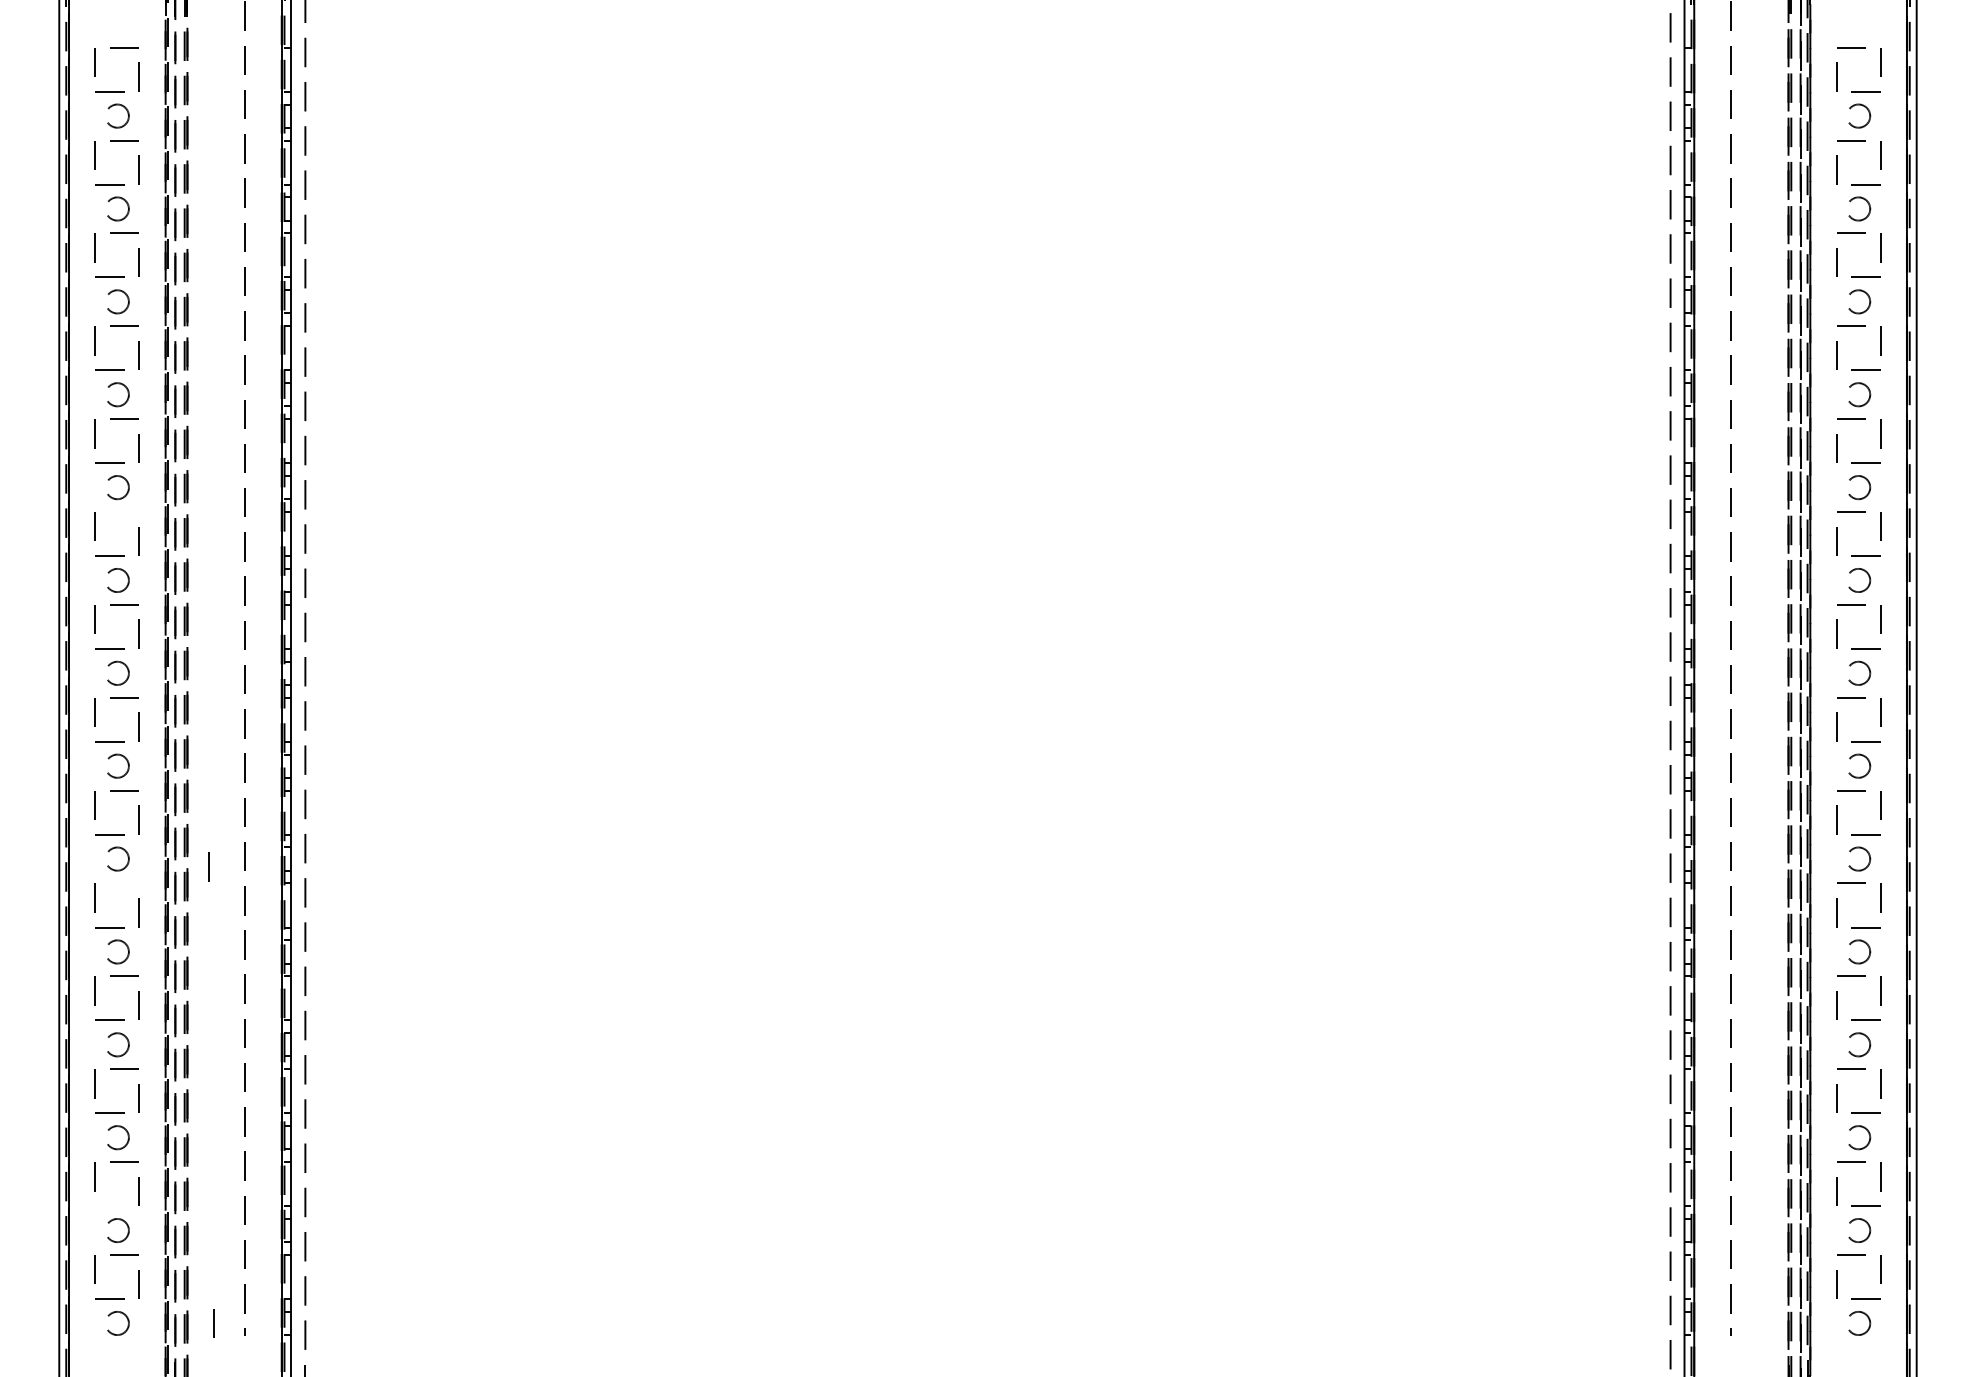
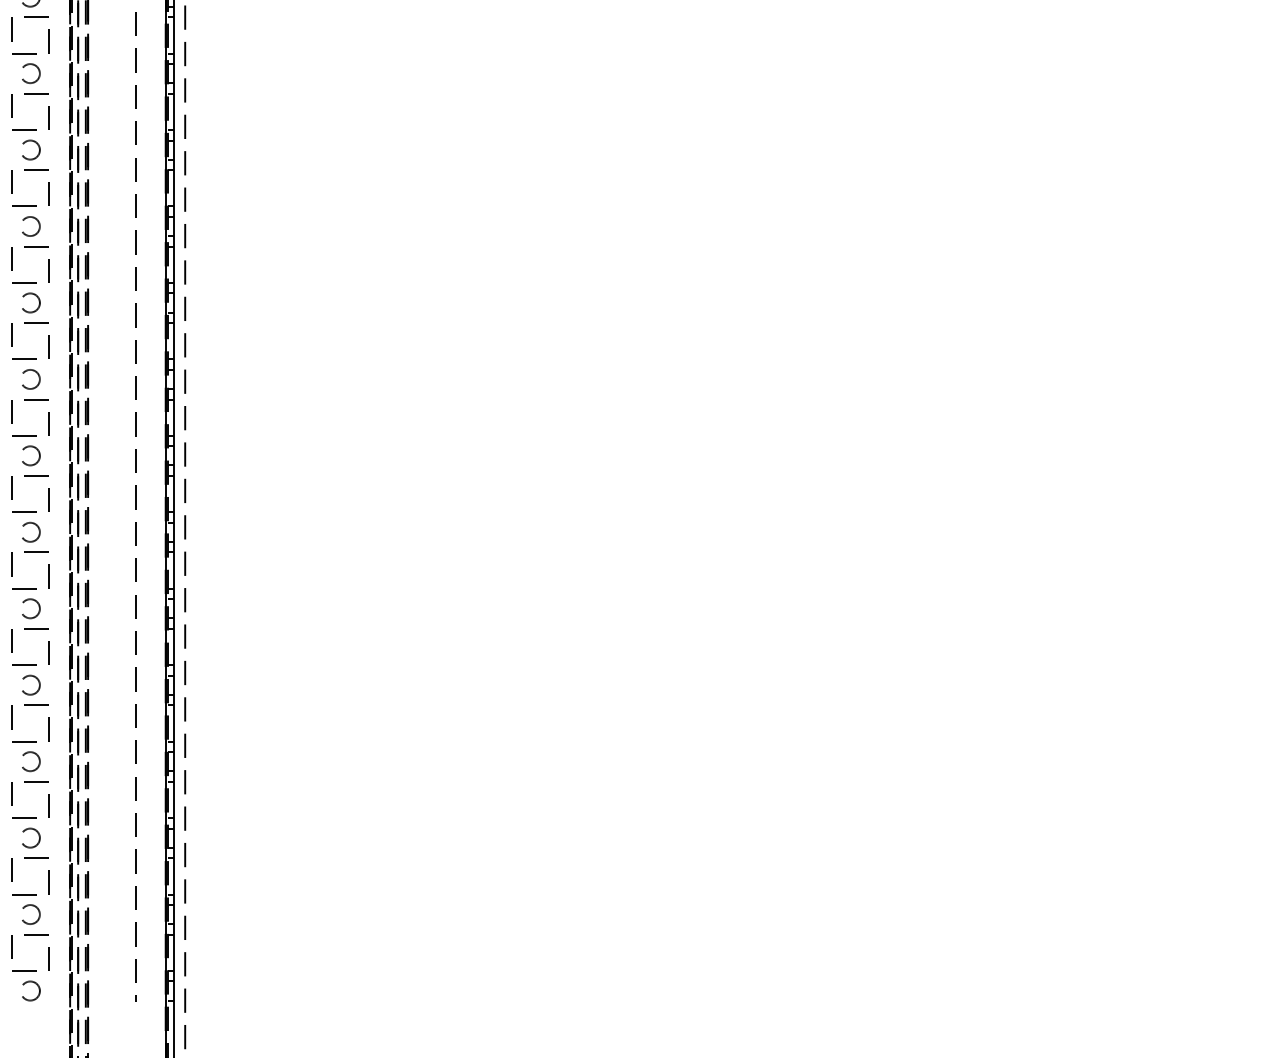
line: (124, 511) -> (36, 322), added
line: (208, 866) -> (105, 614), removed
line: (124, 882) -> (36, 628), added
line: (109, 1205) -> (23, 893), added
line: (213, 1323) -> (109, 991), removed

